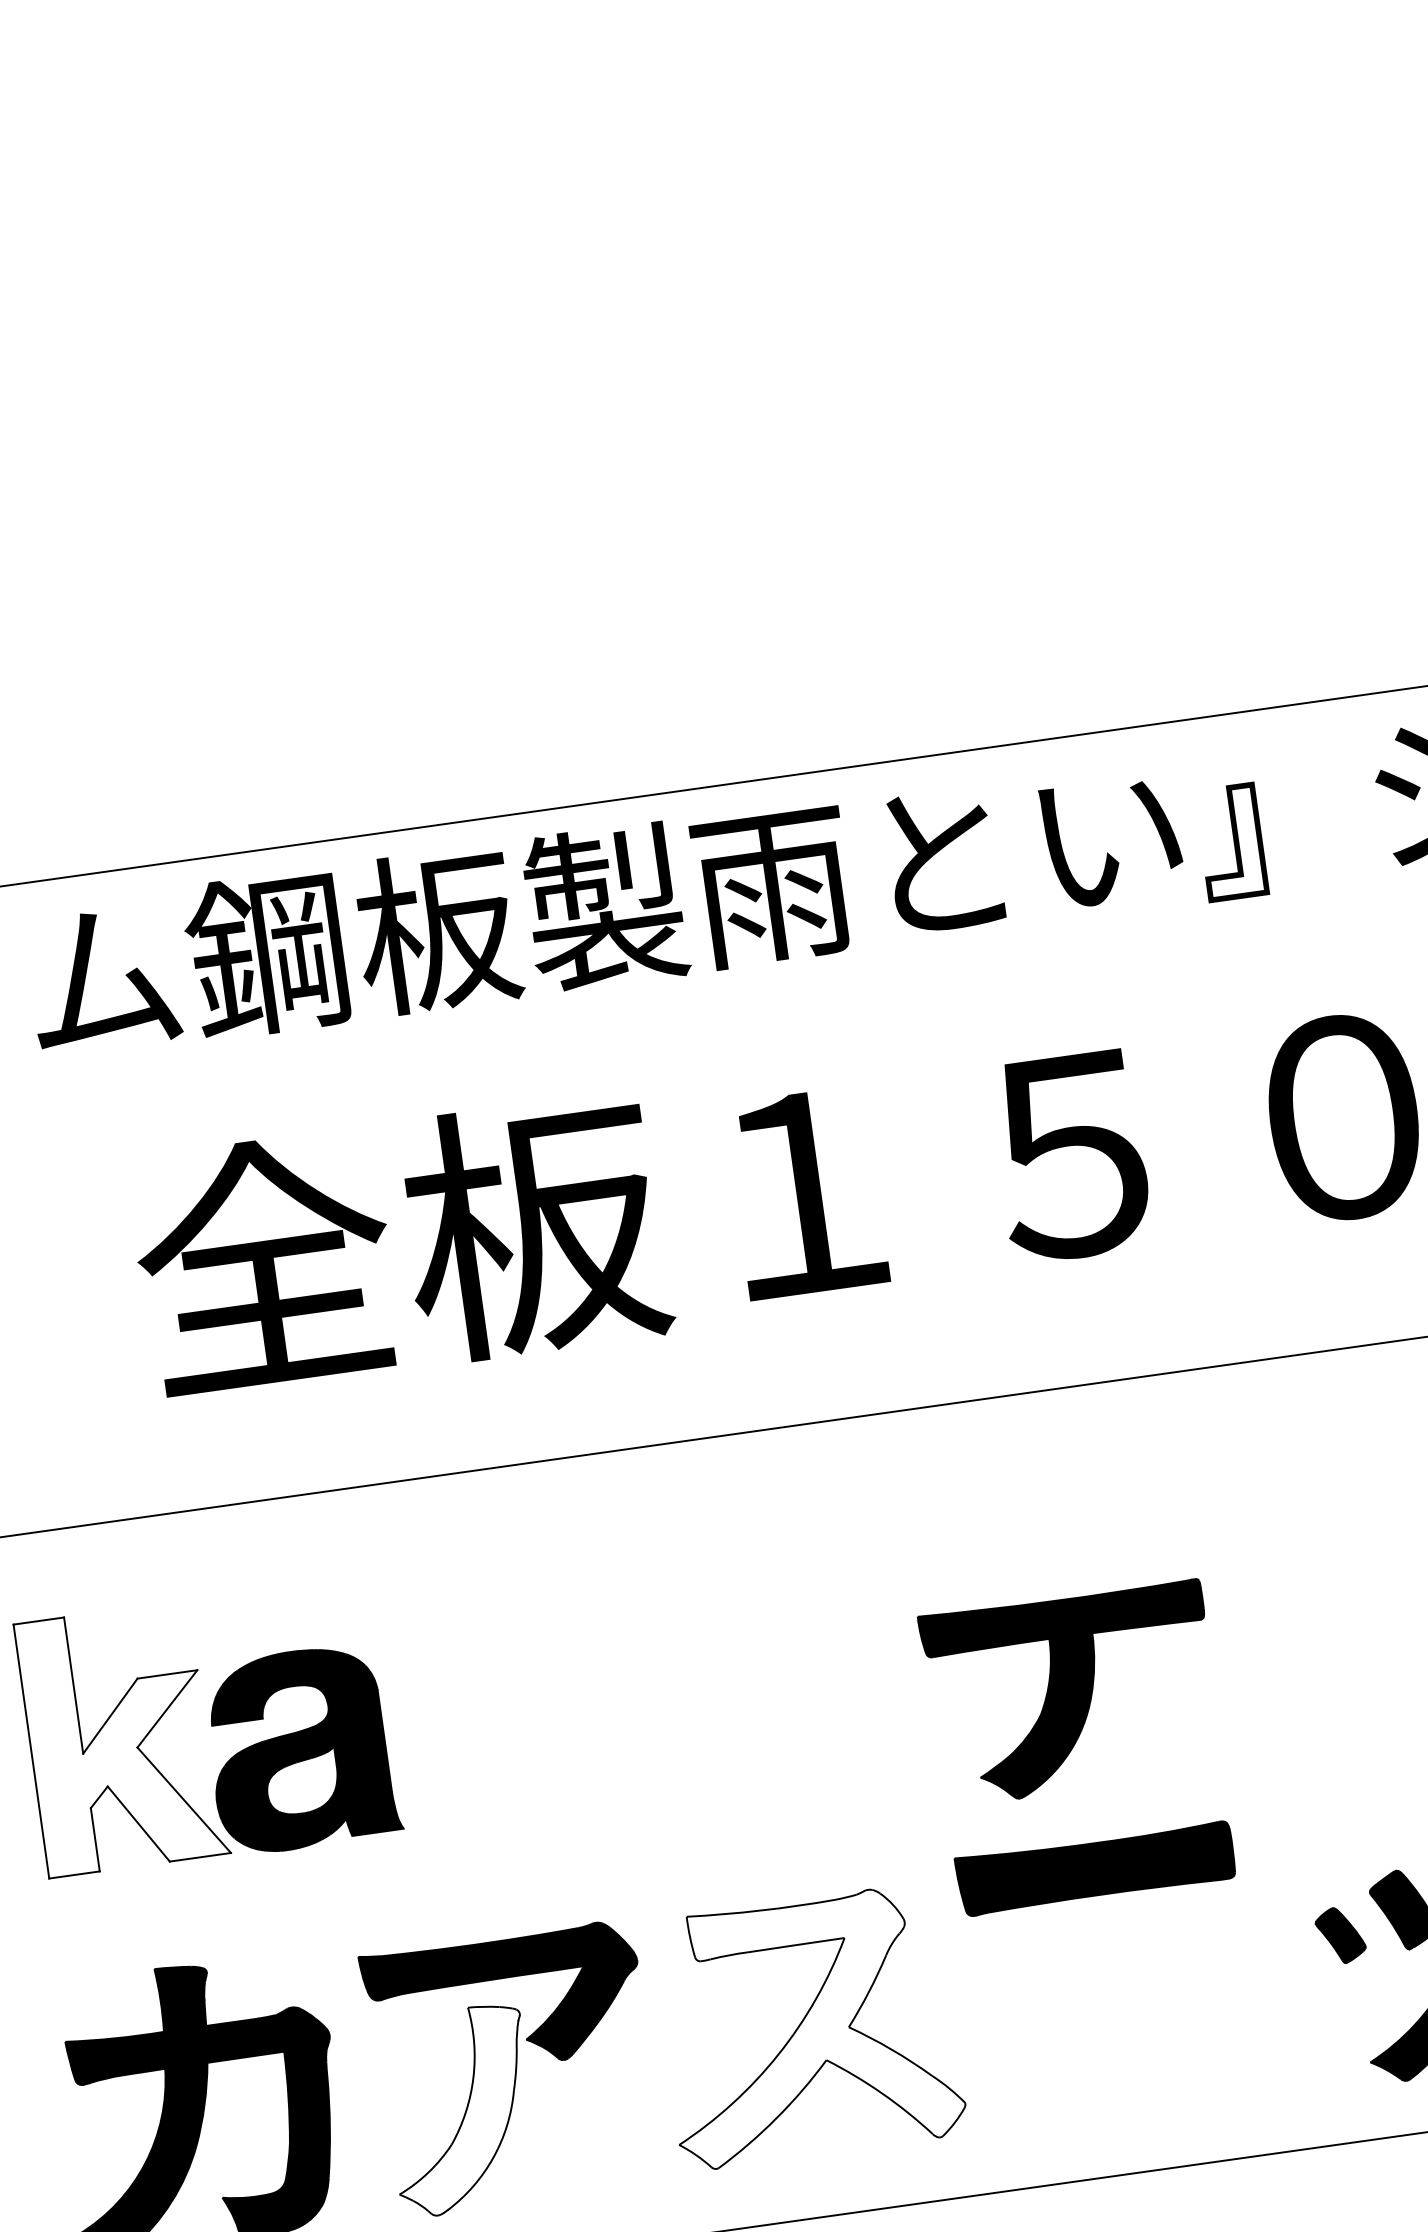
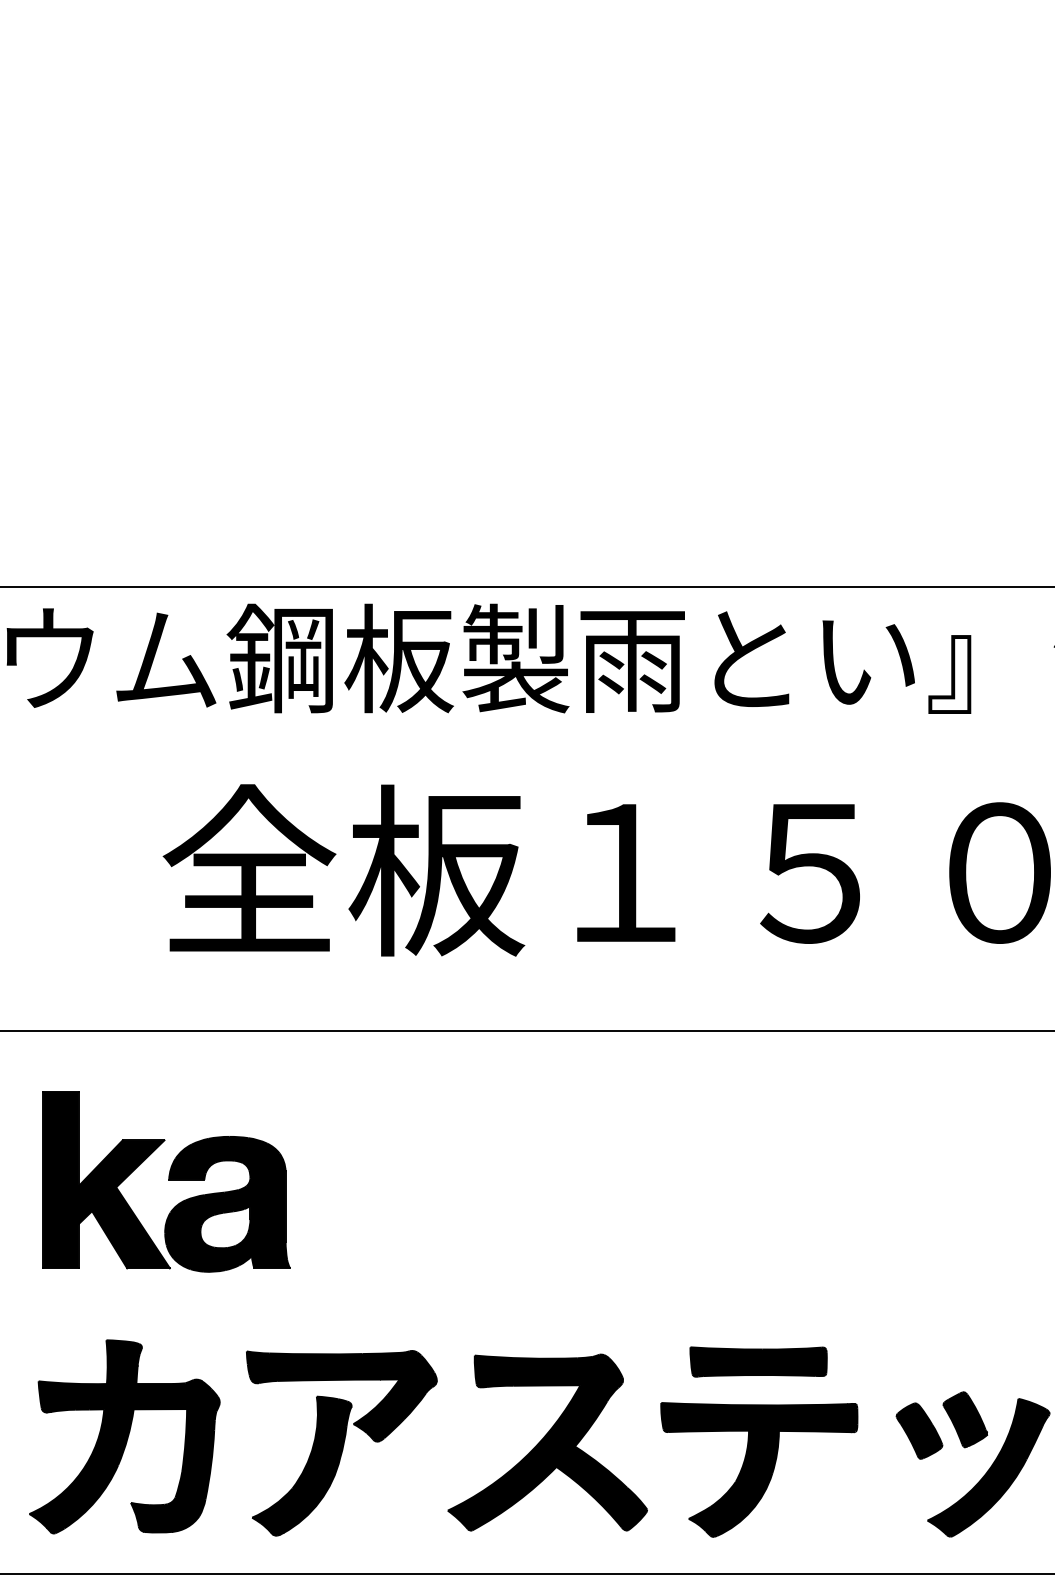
part: (1072, 1692) -> (759, 1469), moved
fill: (122, 1738) -> (106, 1179), added
part: (1095, 1867) -> (758, 1361), size x0.71
part: (1340, 1934) -> (919, 1430), size x1.43
fill: (808, 2026) -> (547, 1442), added
fill: (459, 2109) -> (301, 1465), added

